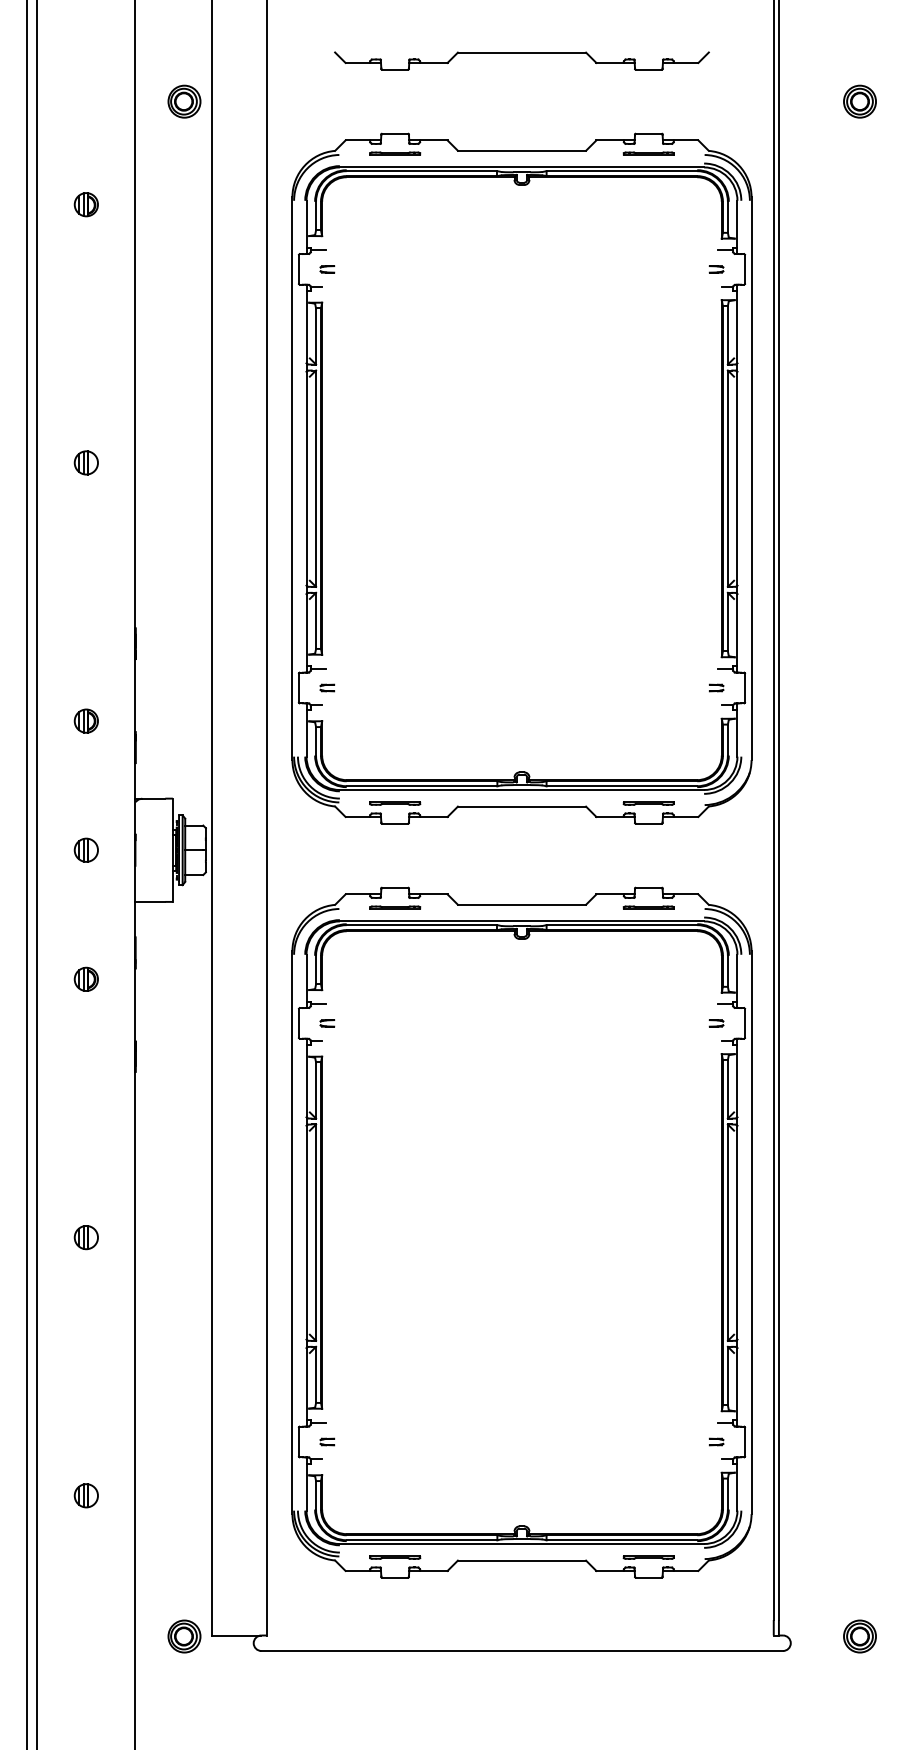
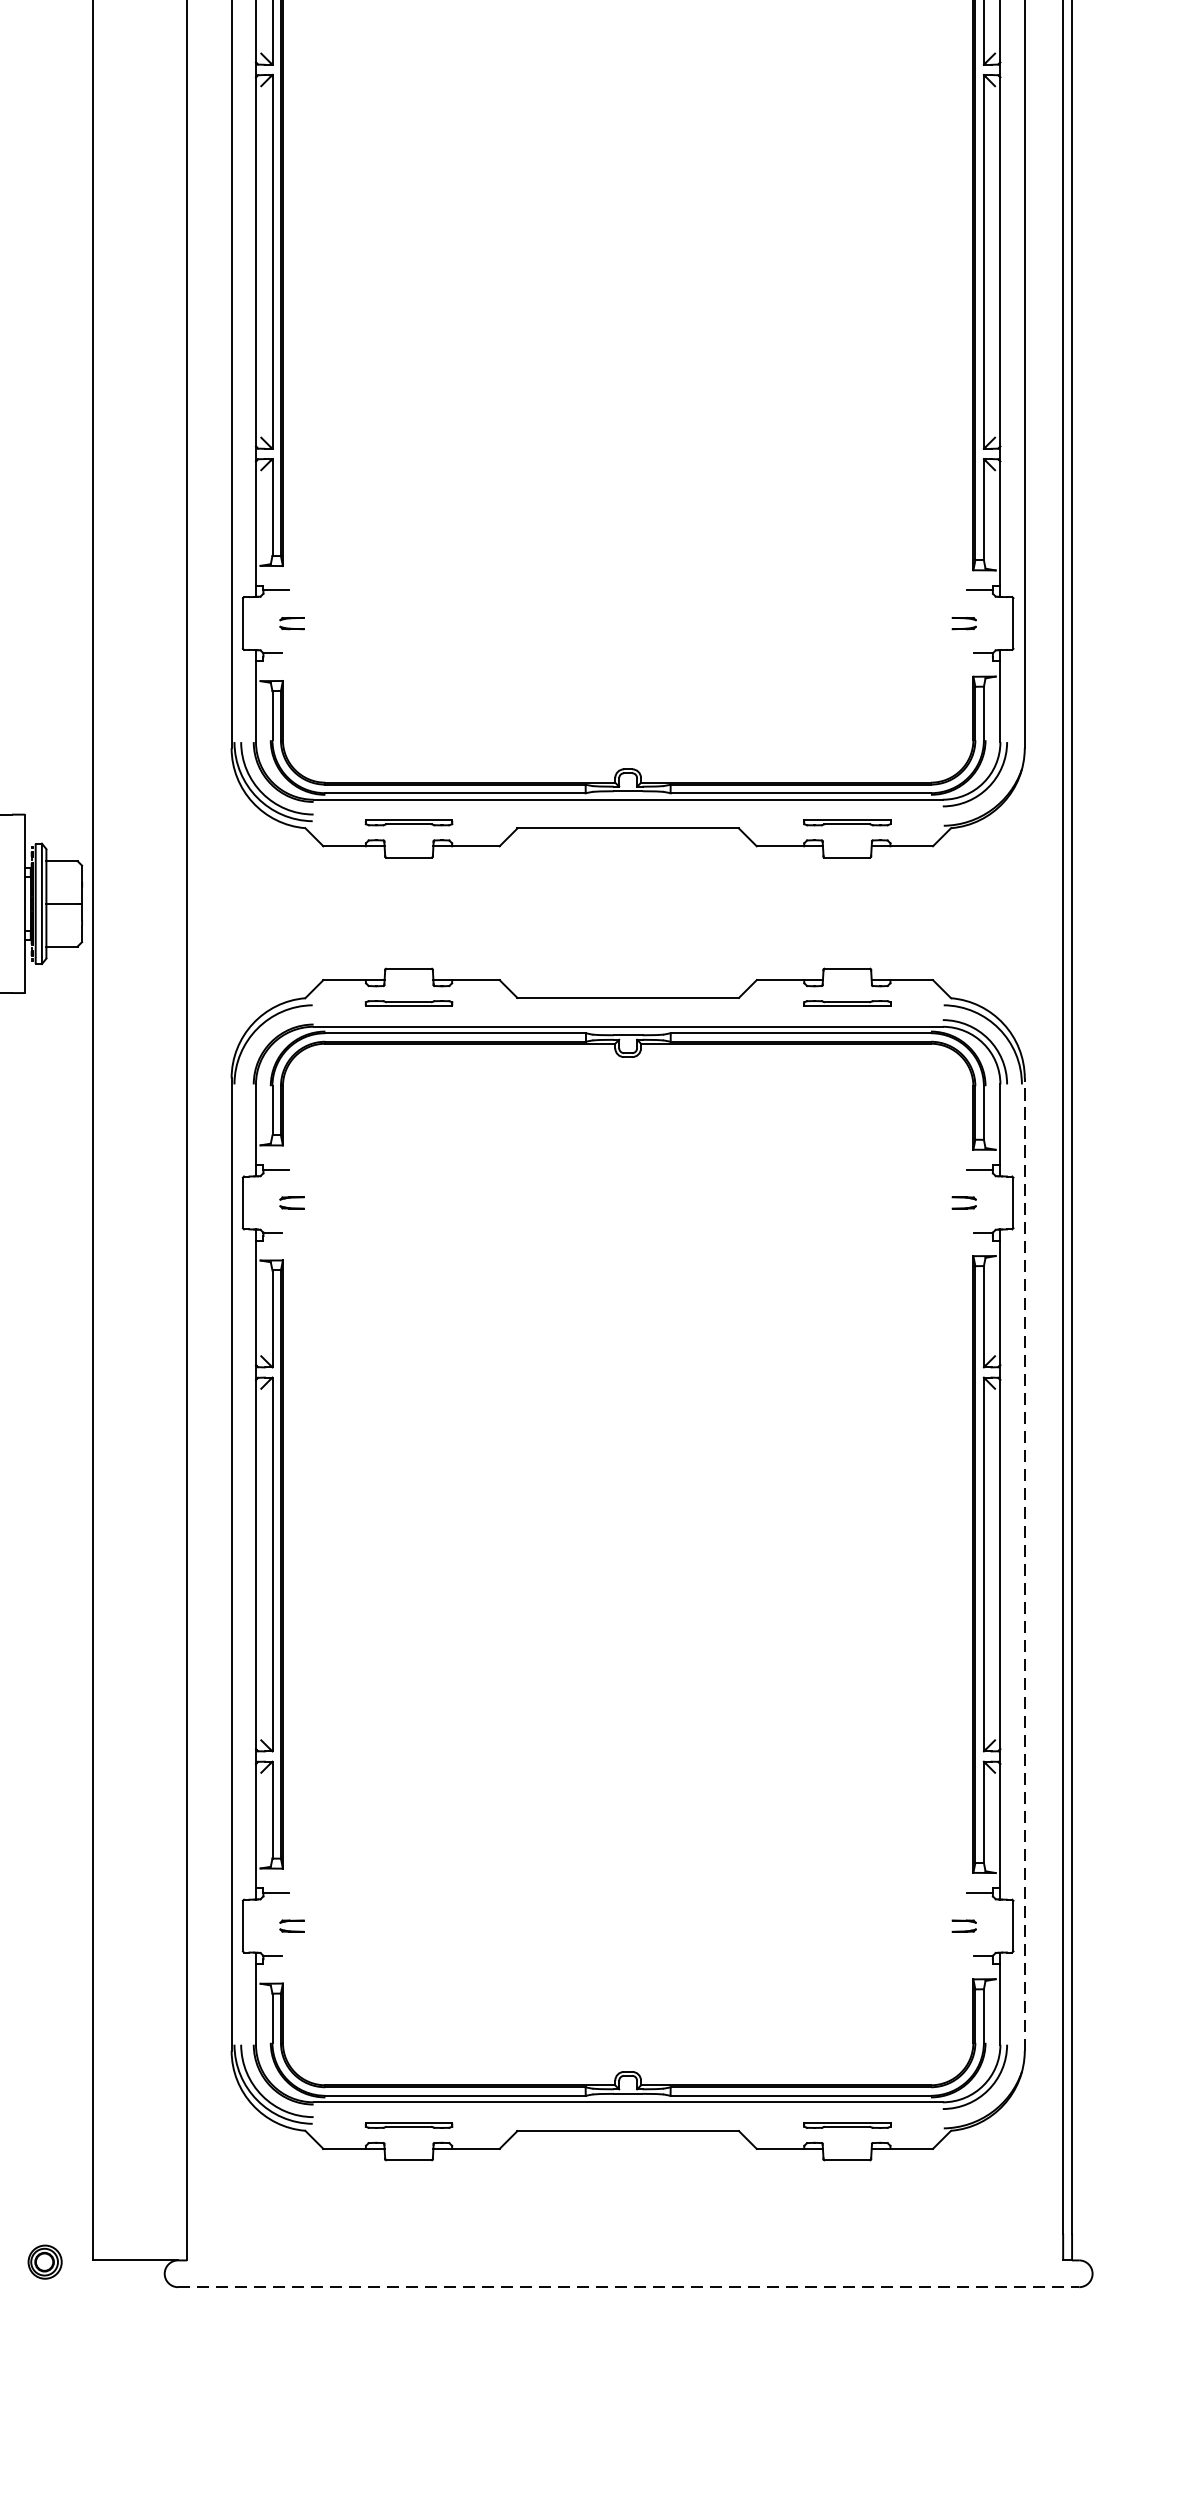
line: (751, 1232) -> (1024, 1564), solid -> dashed
part: (184, 1636) -> (45, 2262), size x0.6
line: (522, 1651) -> (629, 2288), solid -> dashed

